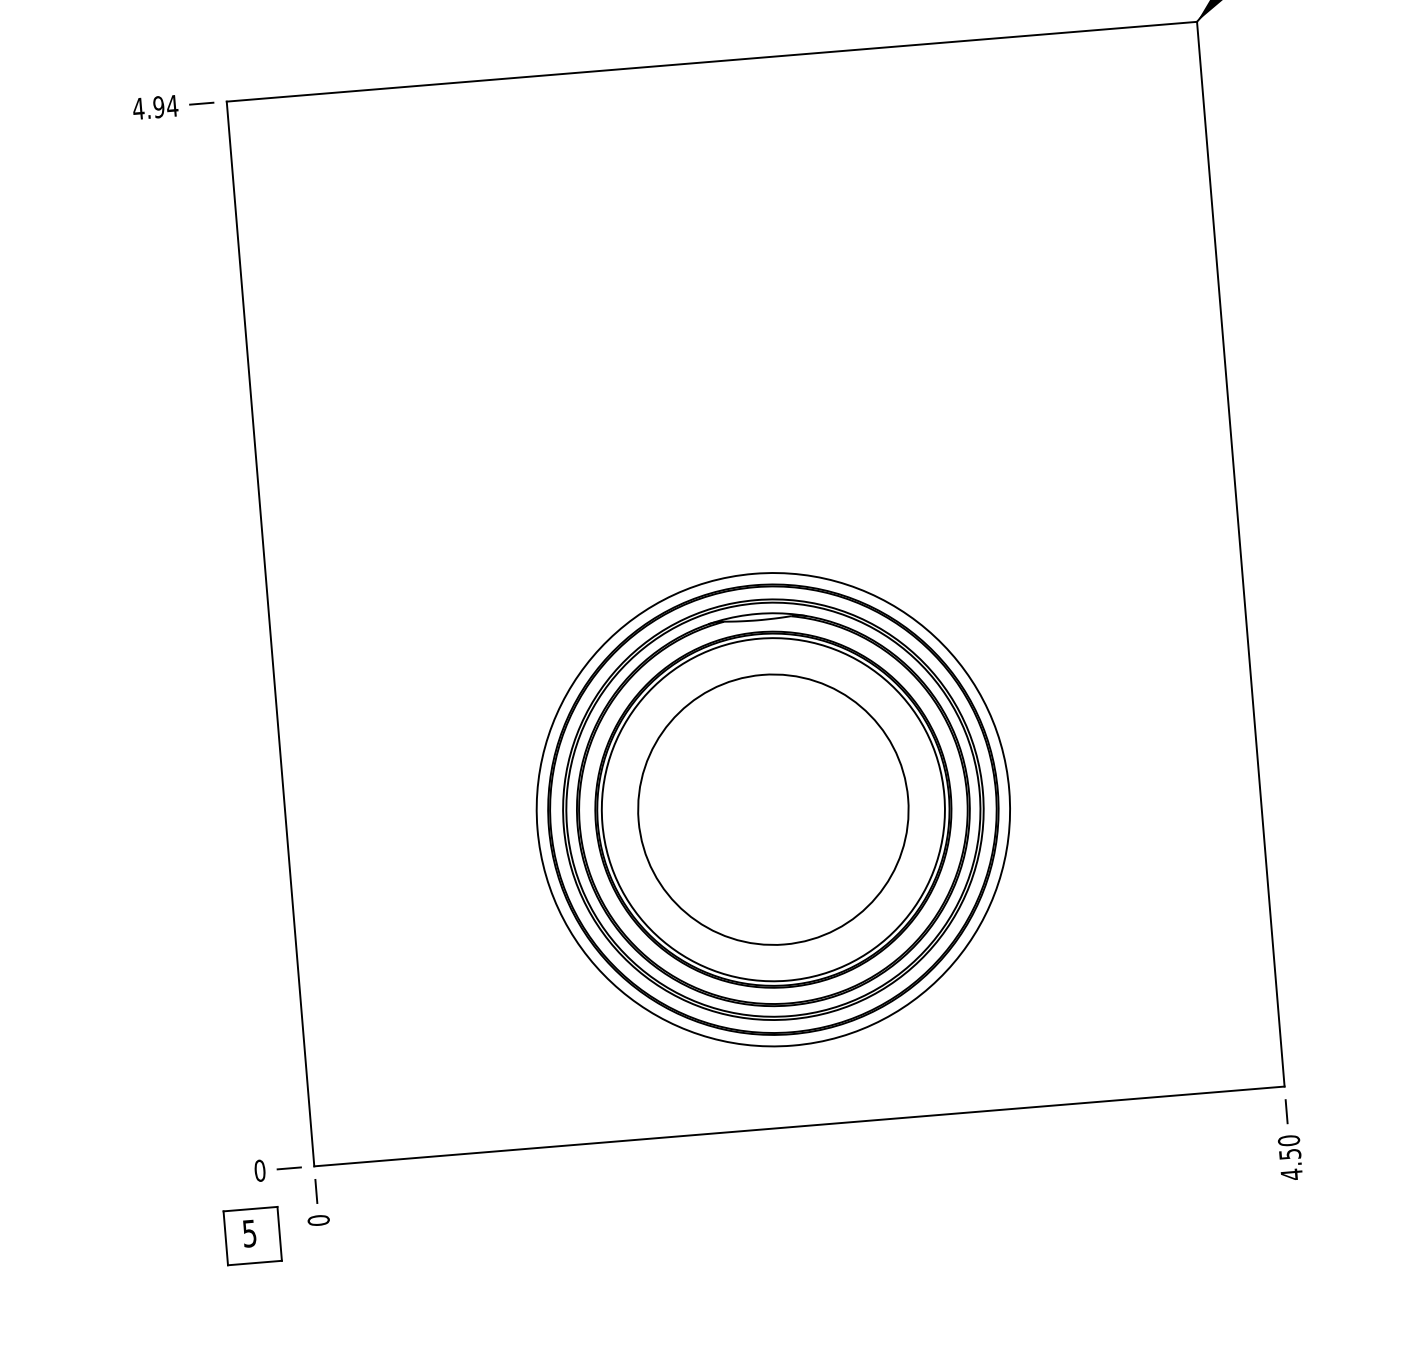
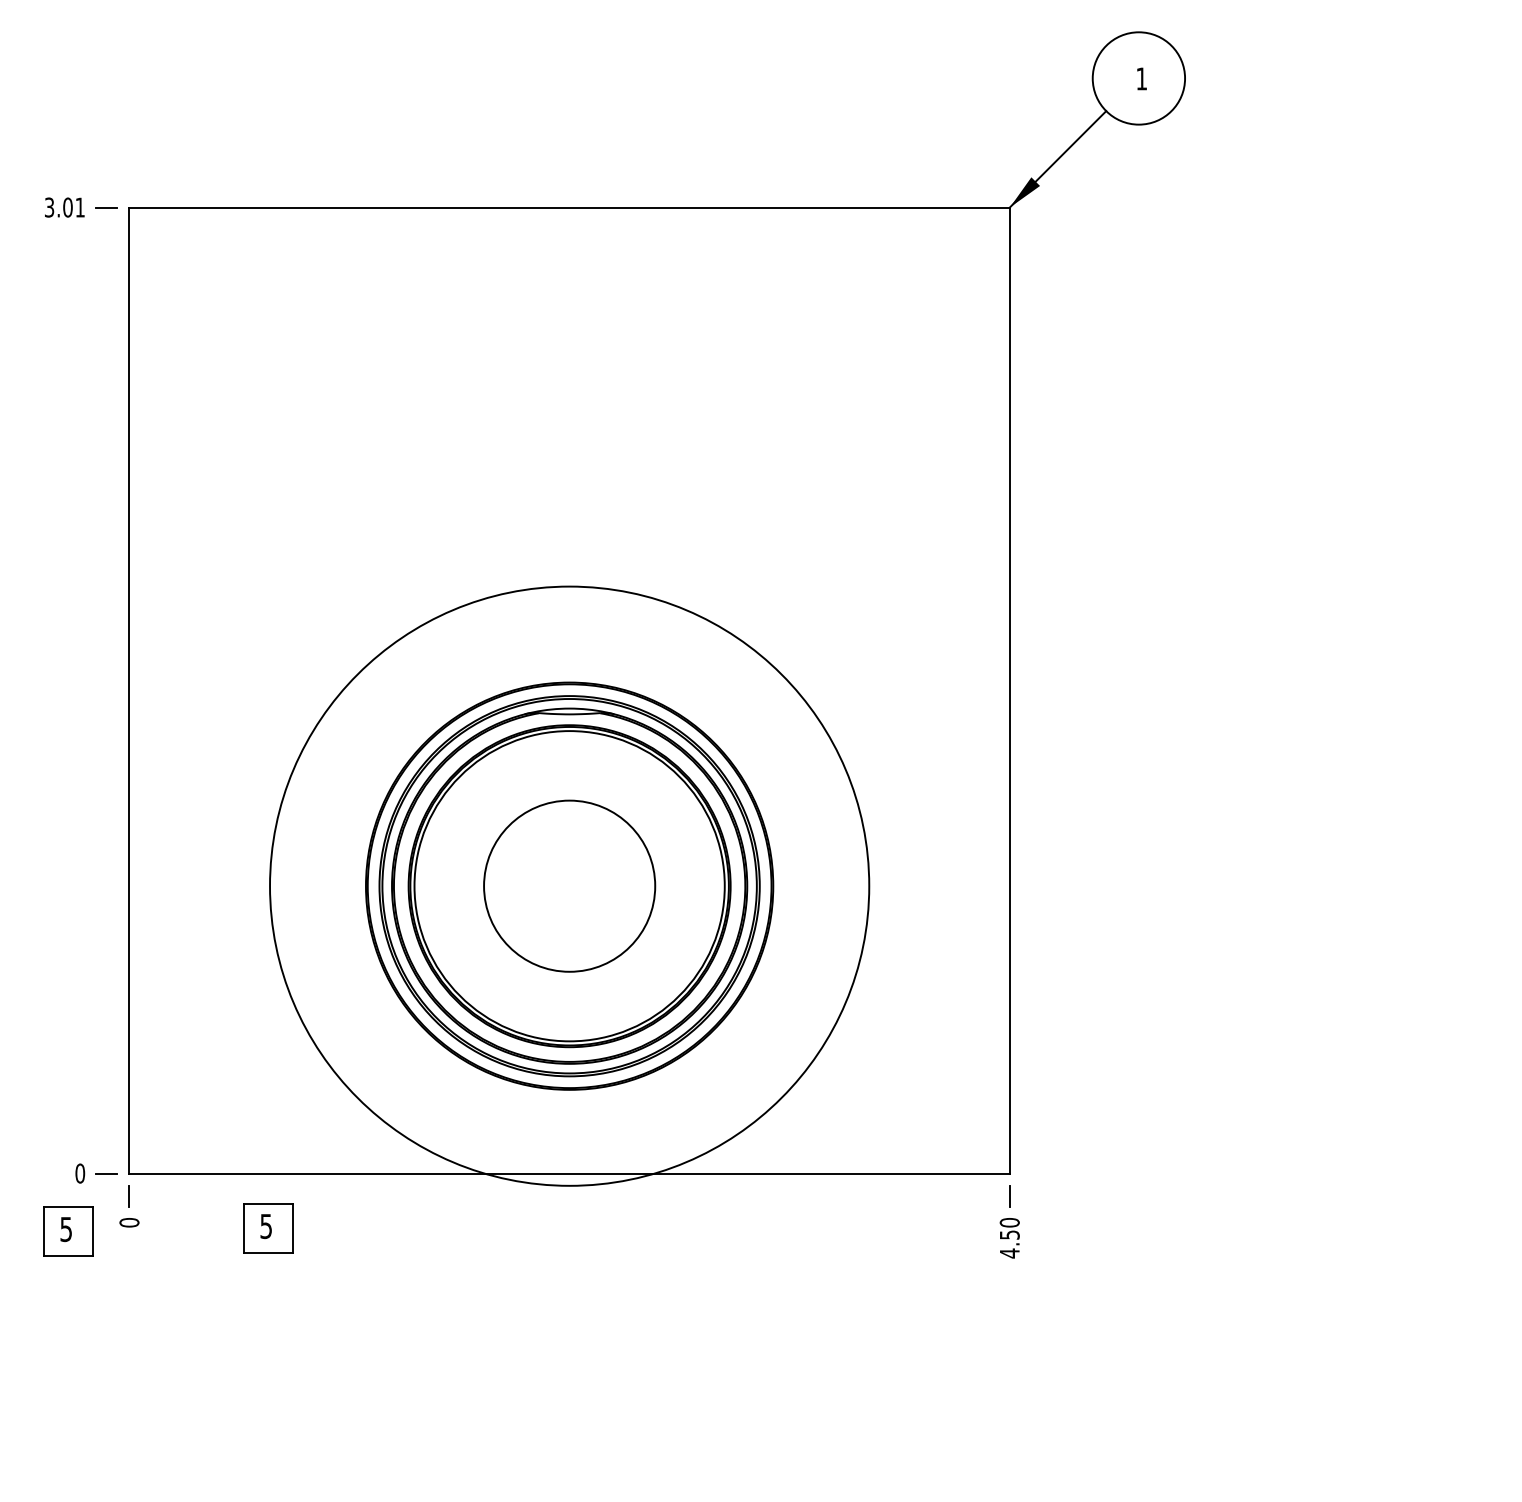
text: (155, 107) -> (64, 207), 4.94 -> 3.01
circle: (773, 808) -> (569, 885), size x0.7
circle: (773, 810) -> (569, 886), size x1.4
part: (472, 1214) -> (268, 1228), added

